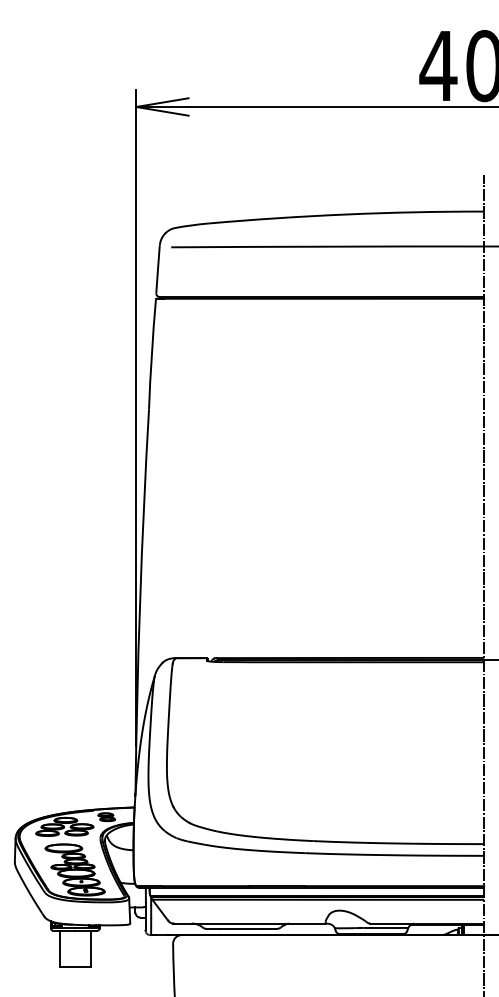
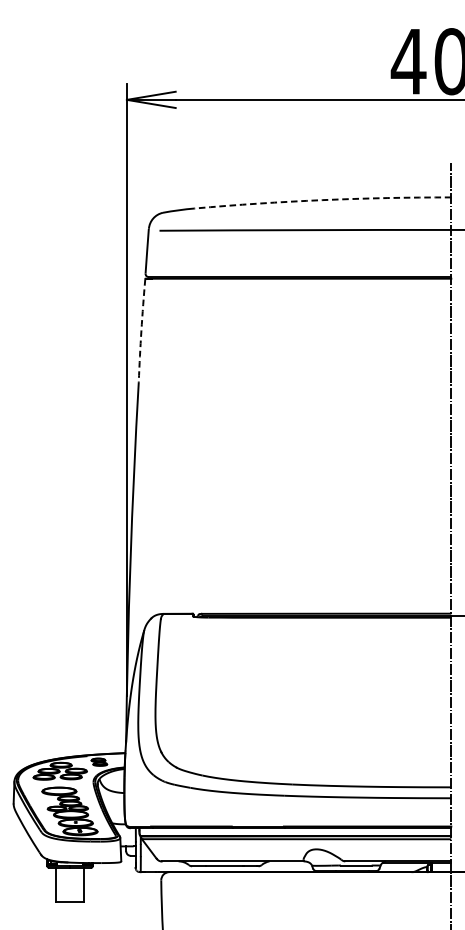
arc: (346, 214) -> (322, 200), solid -> dashed
arc: (151, 354) -> (141, 330), solid -> dashed

